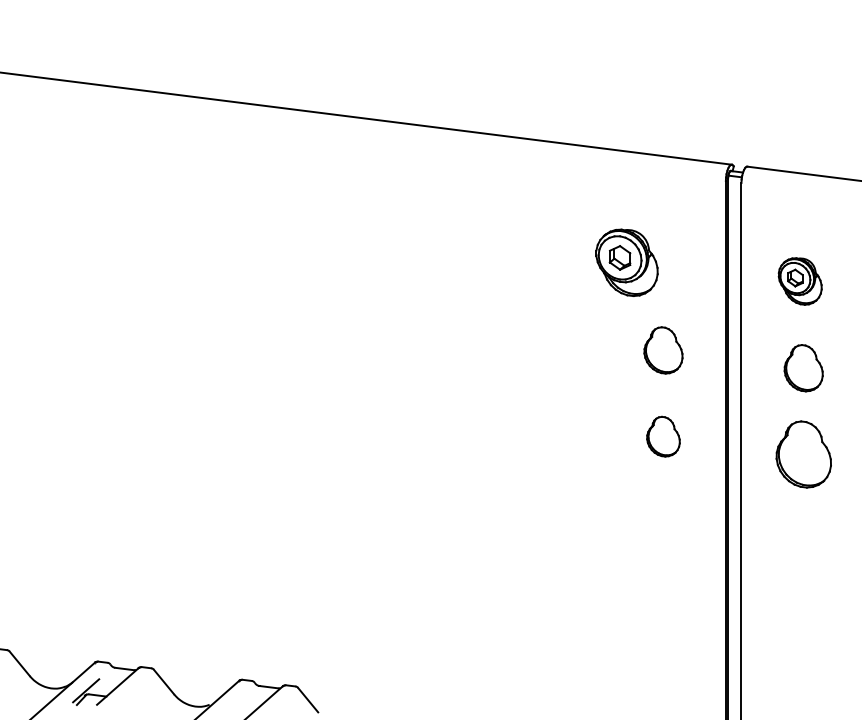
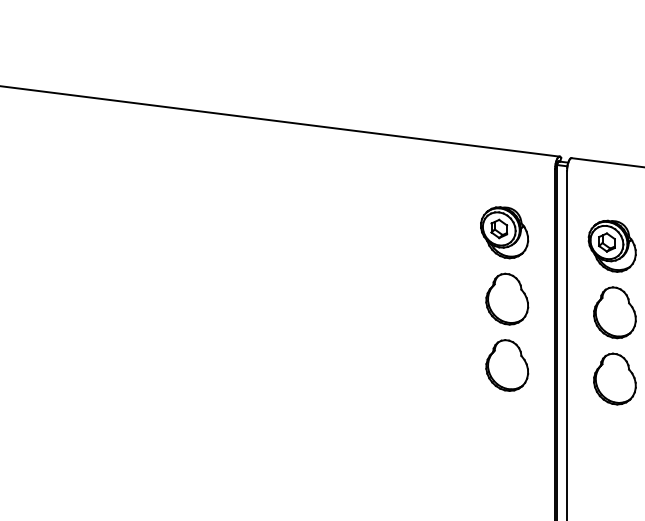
part: (626, 262) -> (504, 232), moved
part: (799, 281) -> (611, 246), size x1.43
part: (663, 350) -> (507, 299), size x1.43
part: (803, 368) -> (614, 313), size x1.43
part: (663, 436) -> (507, 365), size x1.67

